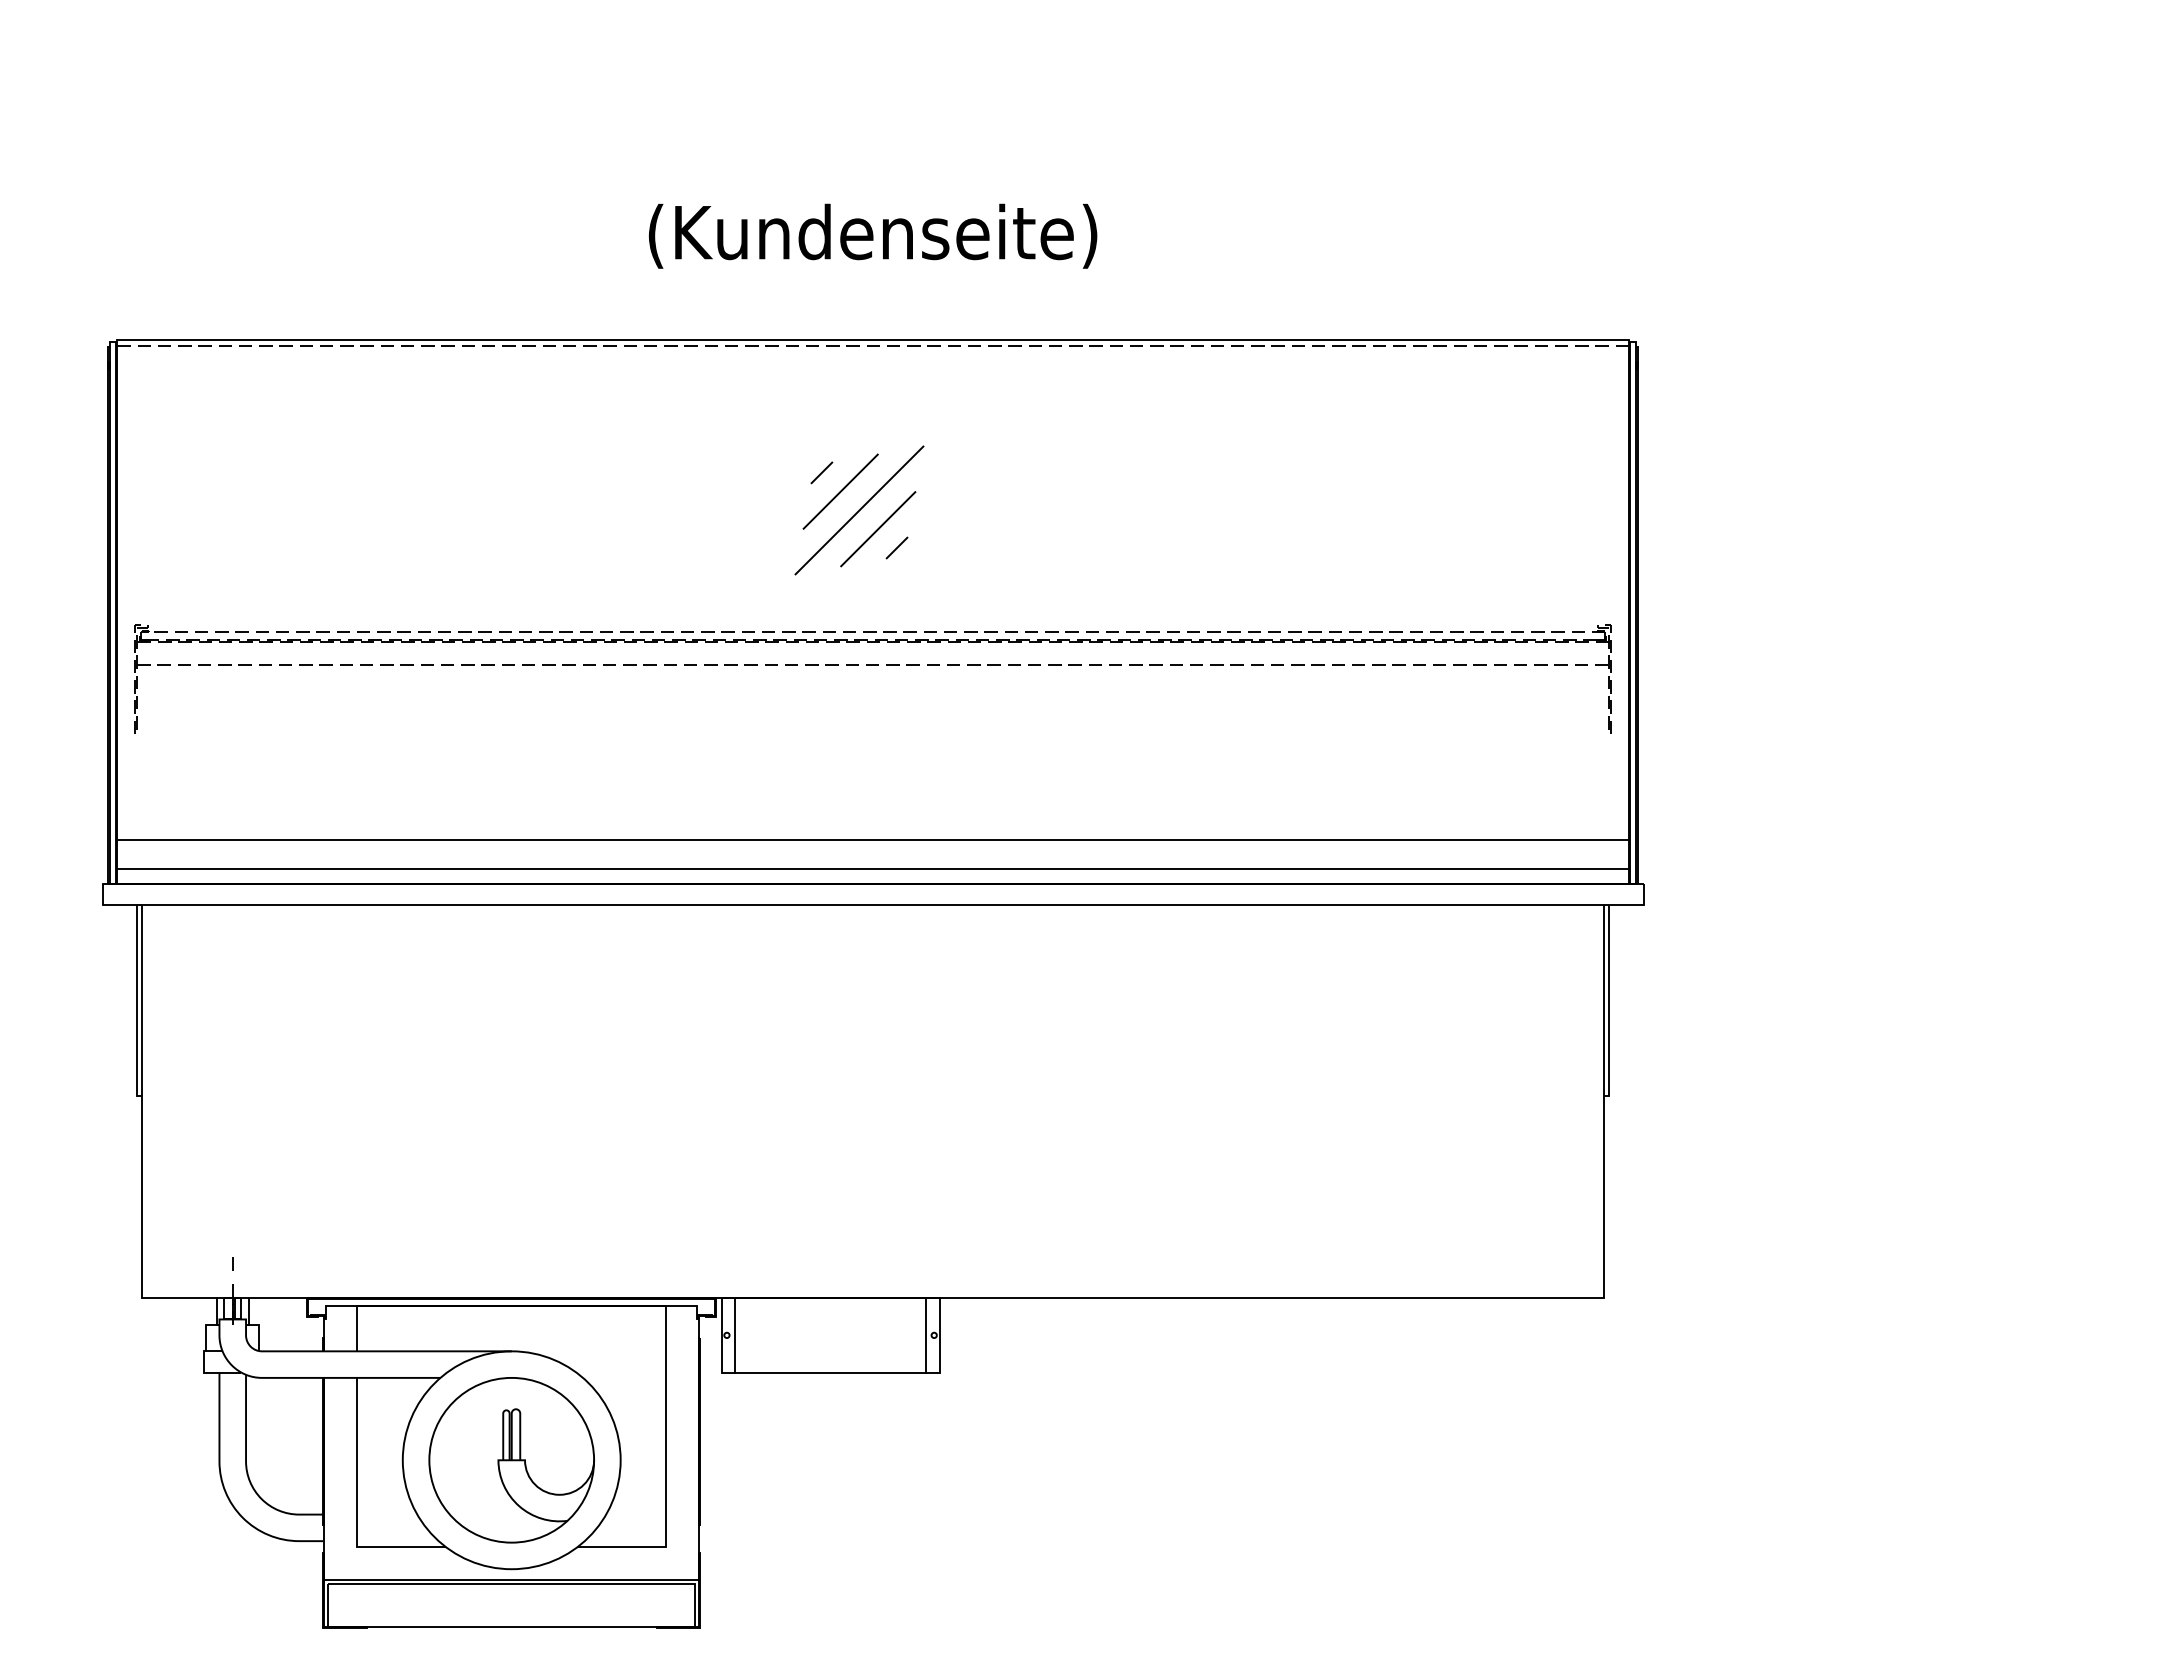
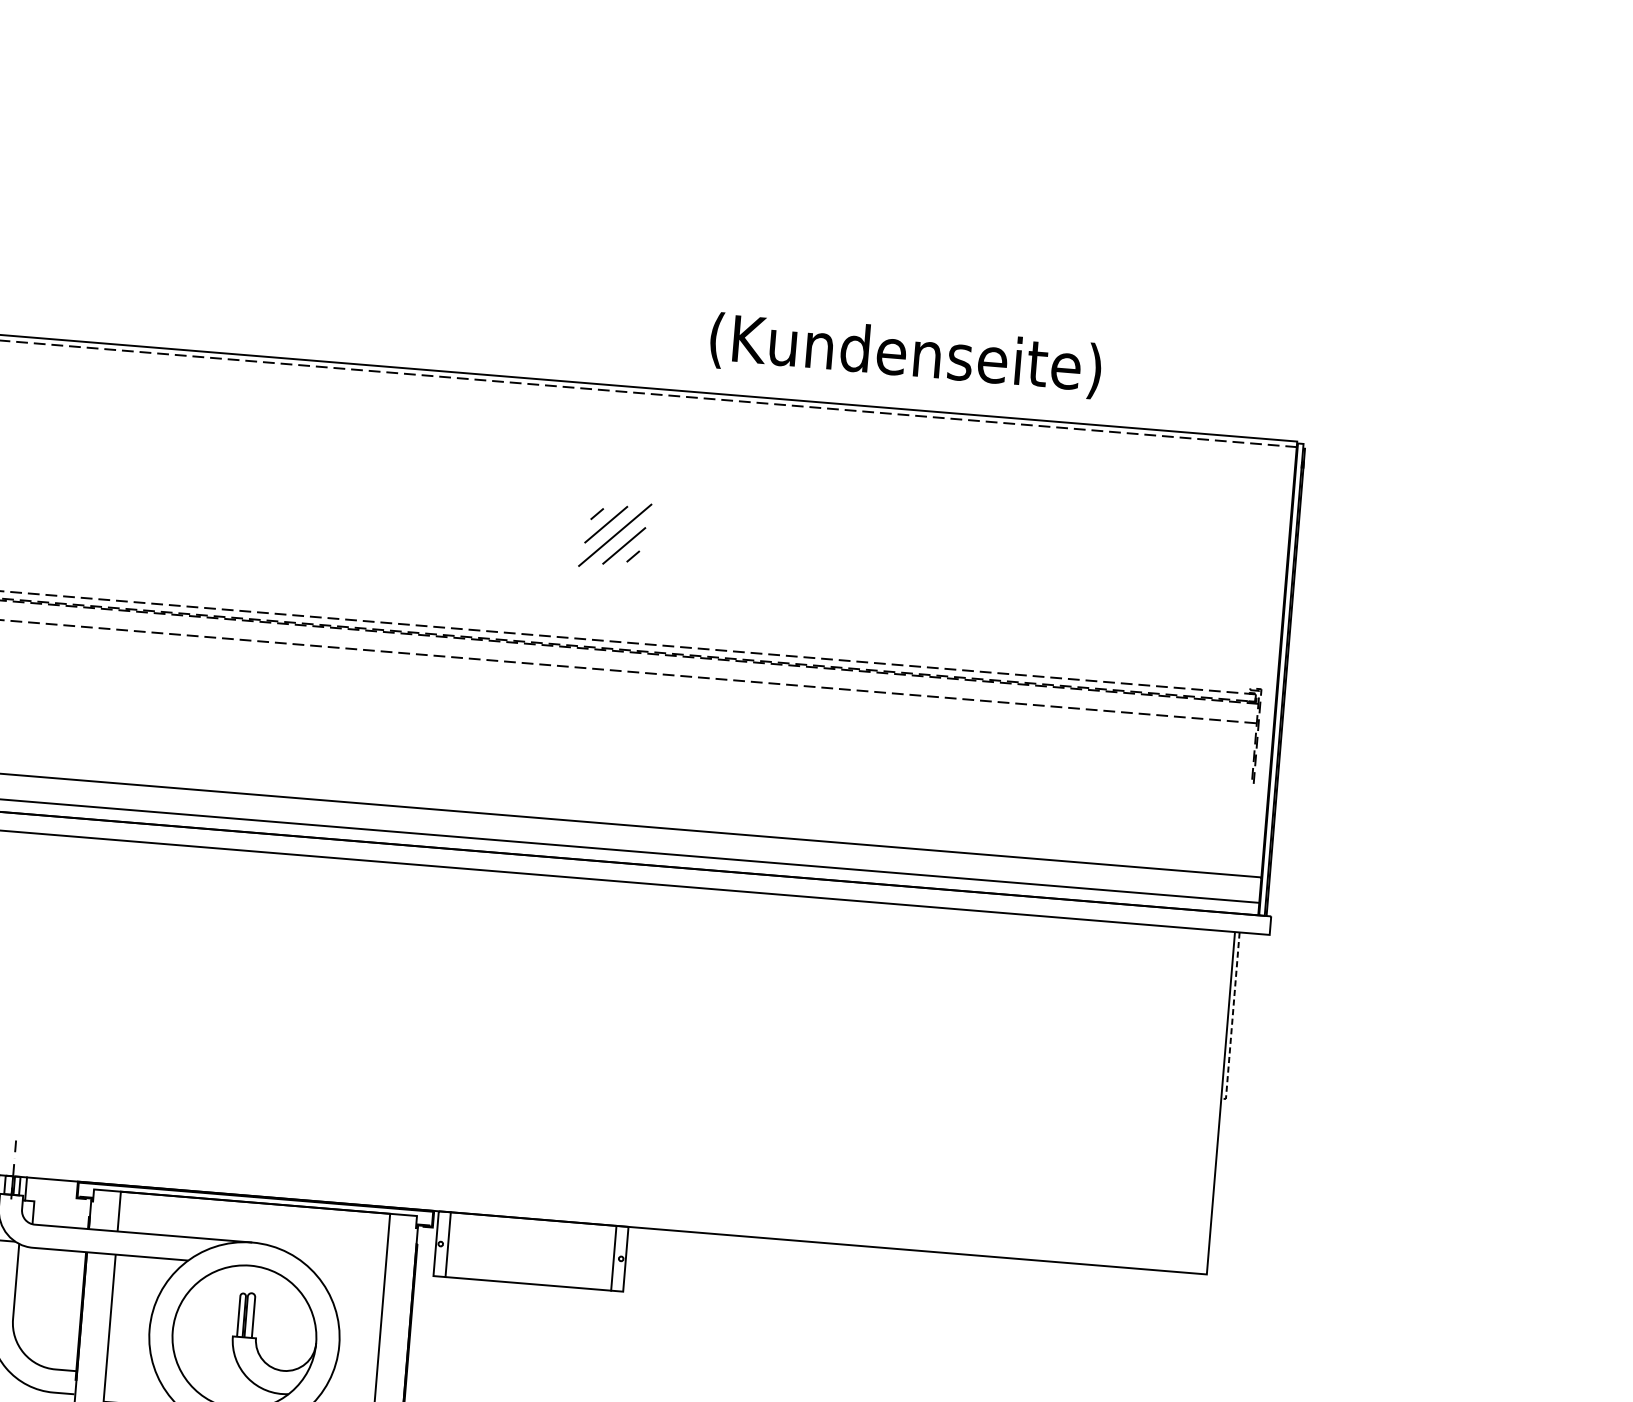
text: (872, 235) -> (905, 354), moved
part: (859, 510) -> (615, 535), size x0.6
line: (1609, 1004) -> (1232, 1019), solid -> dashed

